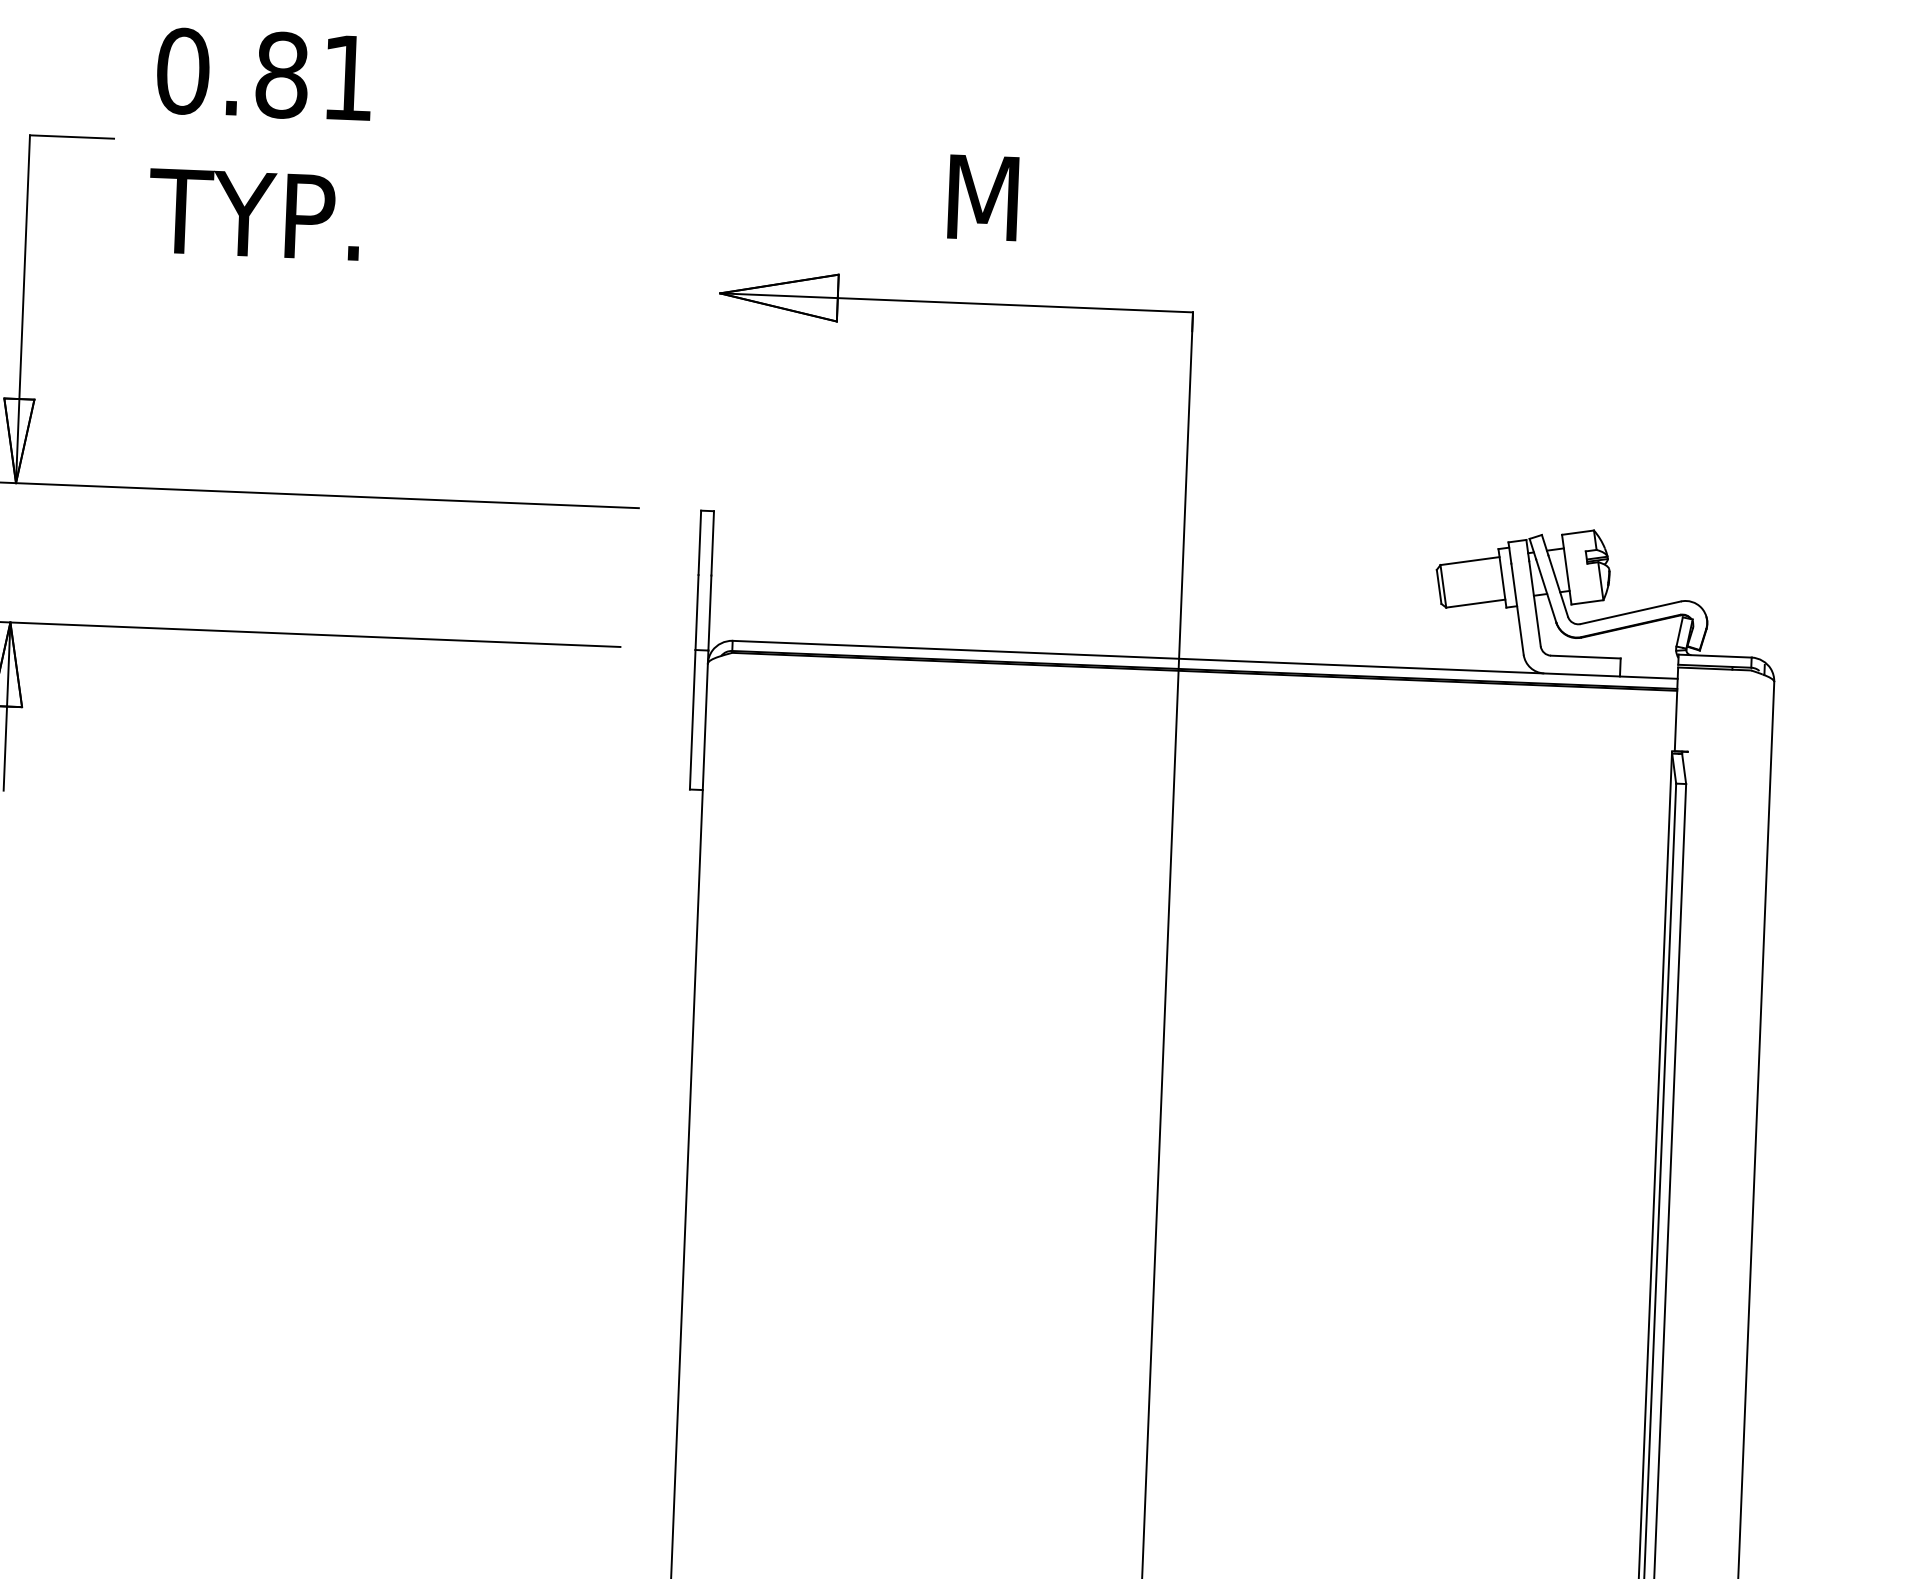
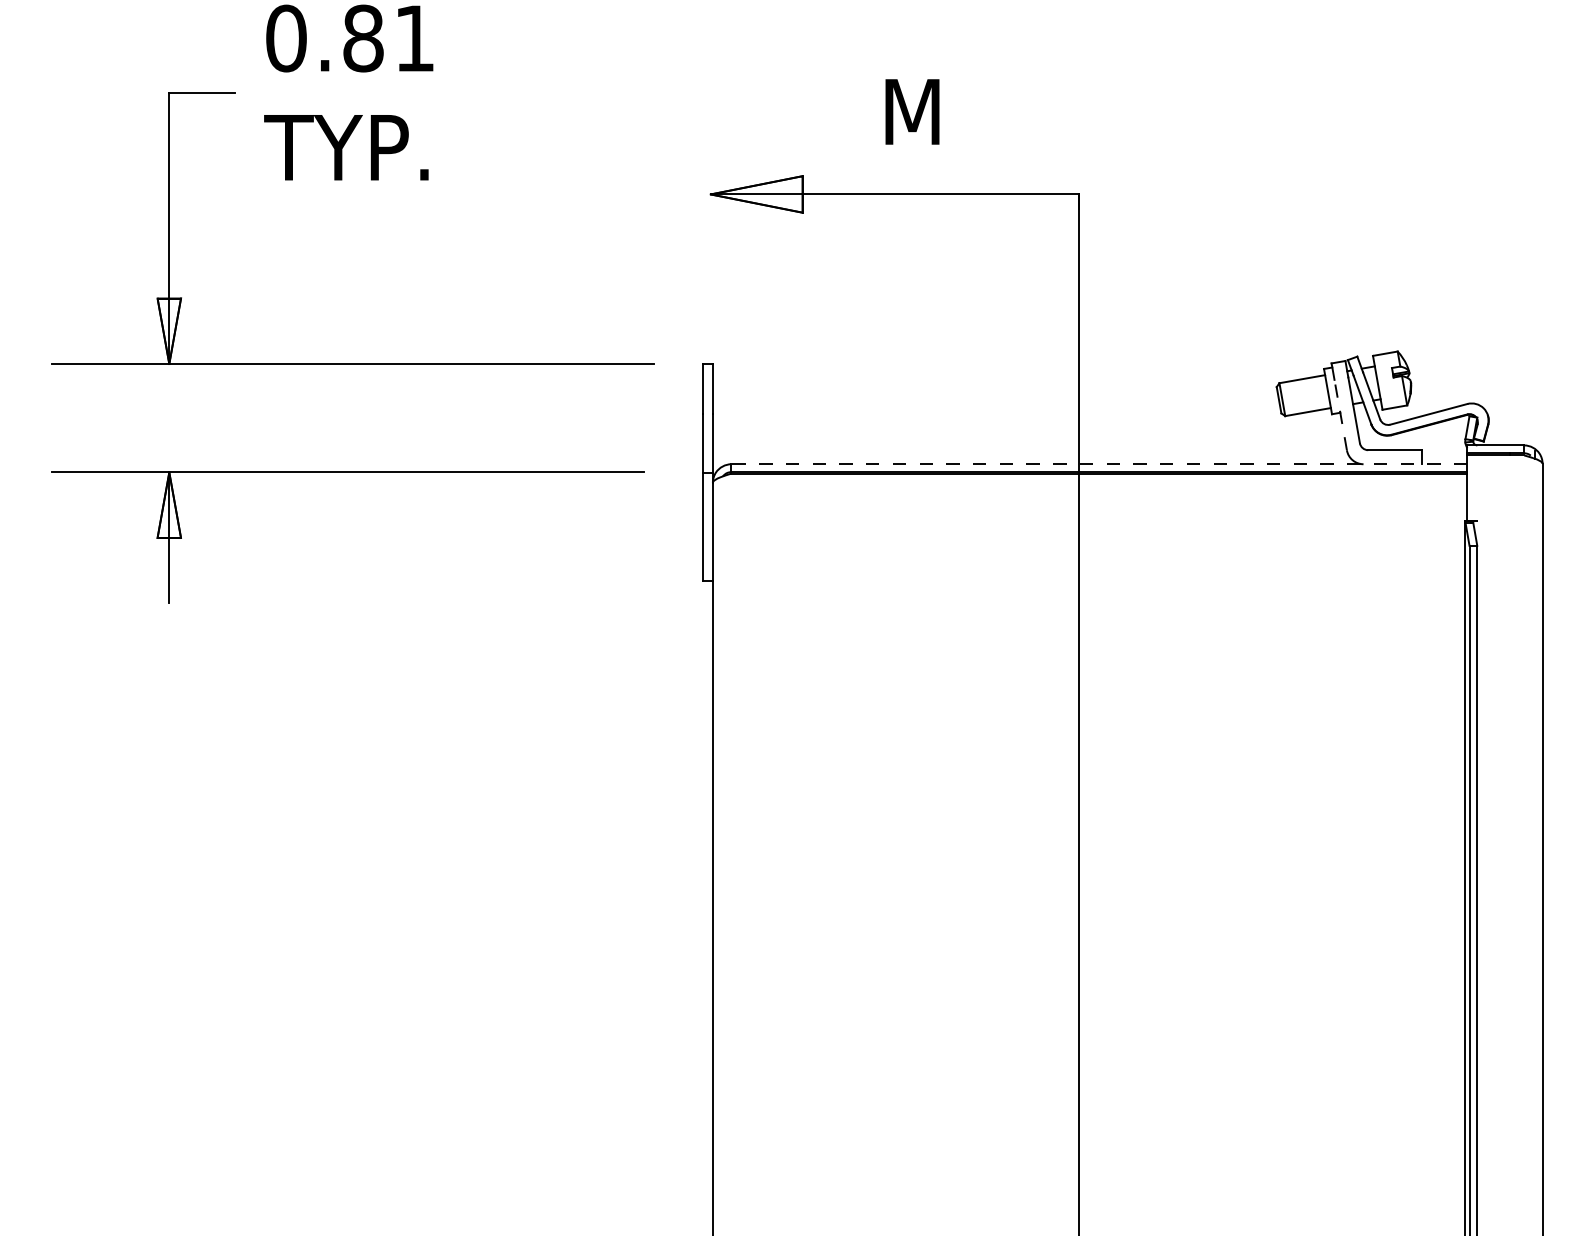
line: (1517, 609) -> (1340, 415), solid -> dashed
line: (1205, 660) -> (1099, 464), solid -> dashed

